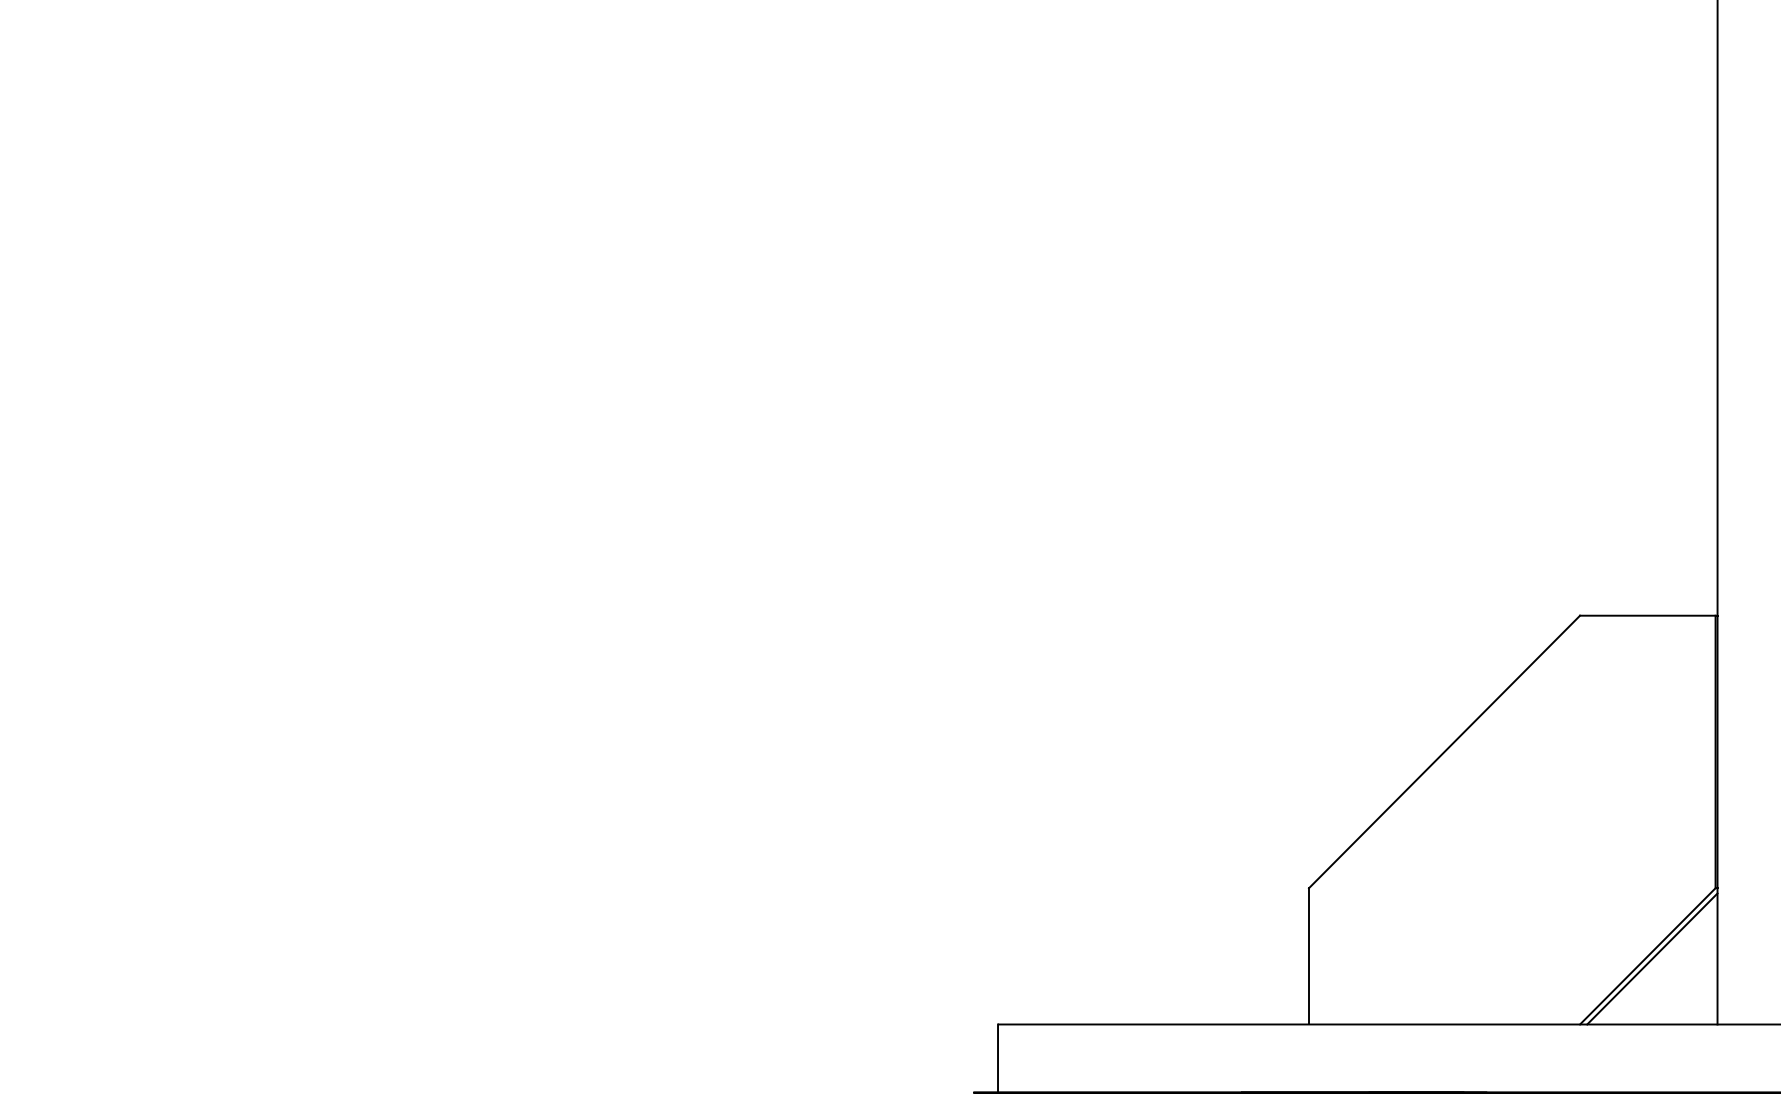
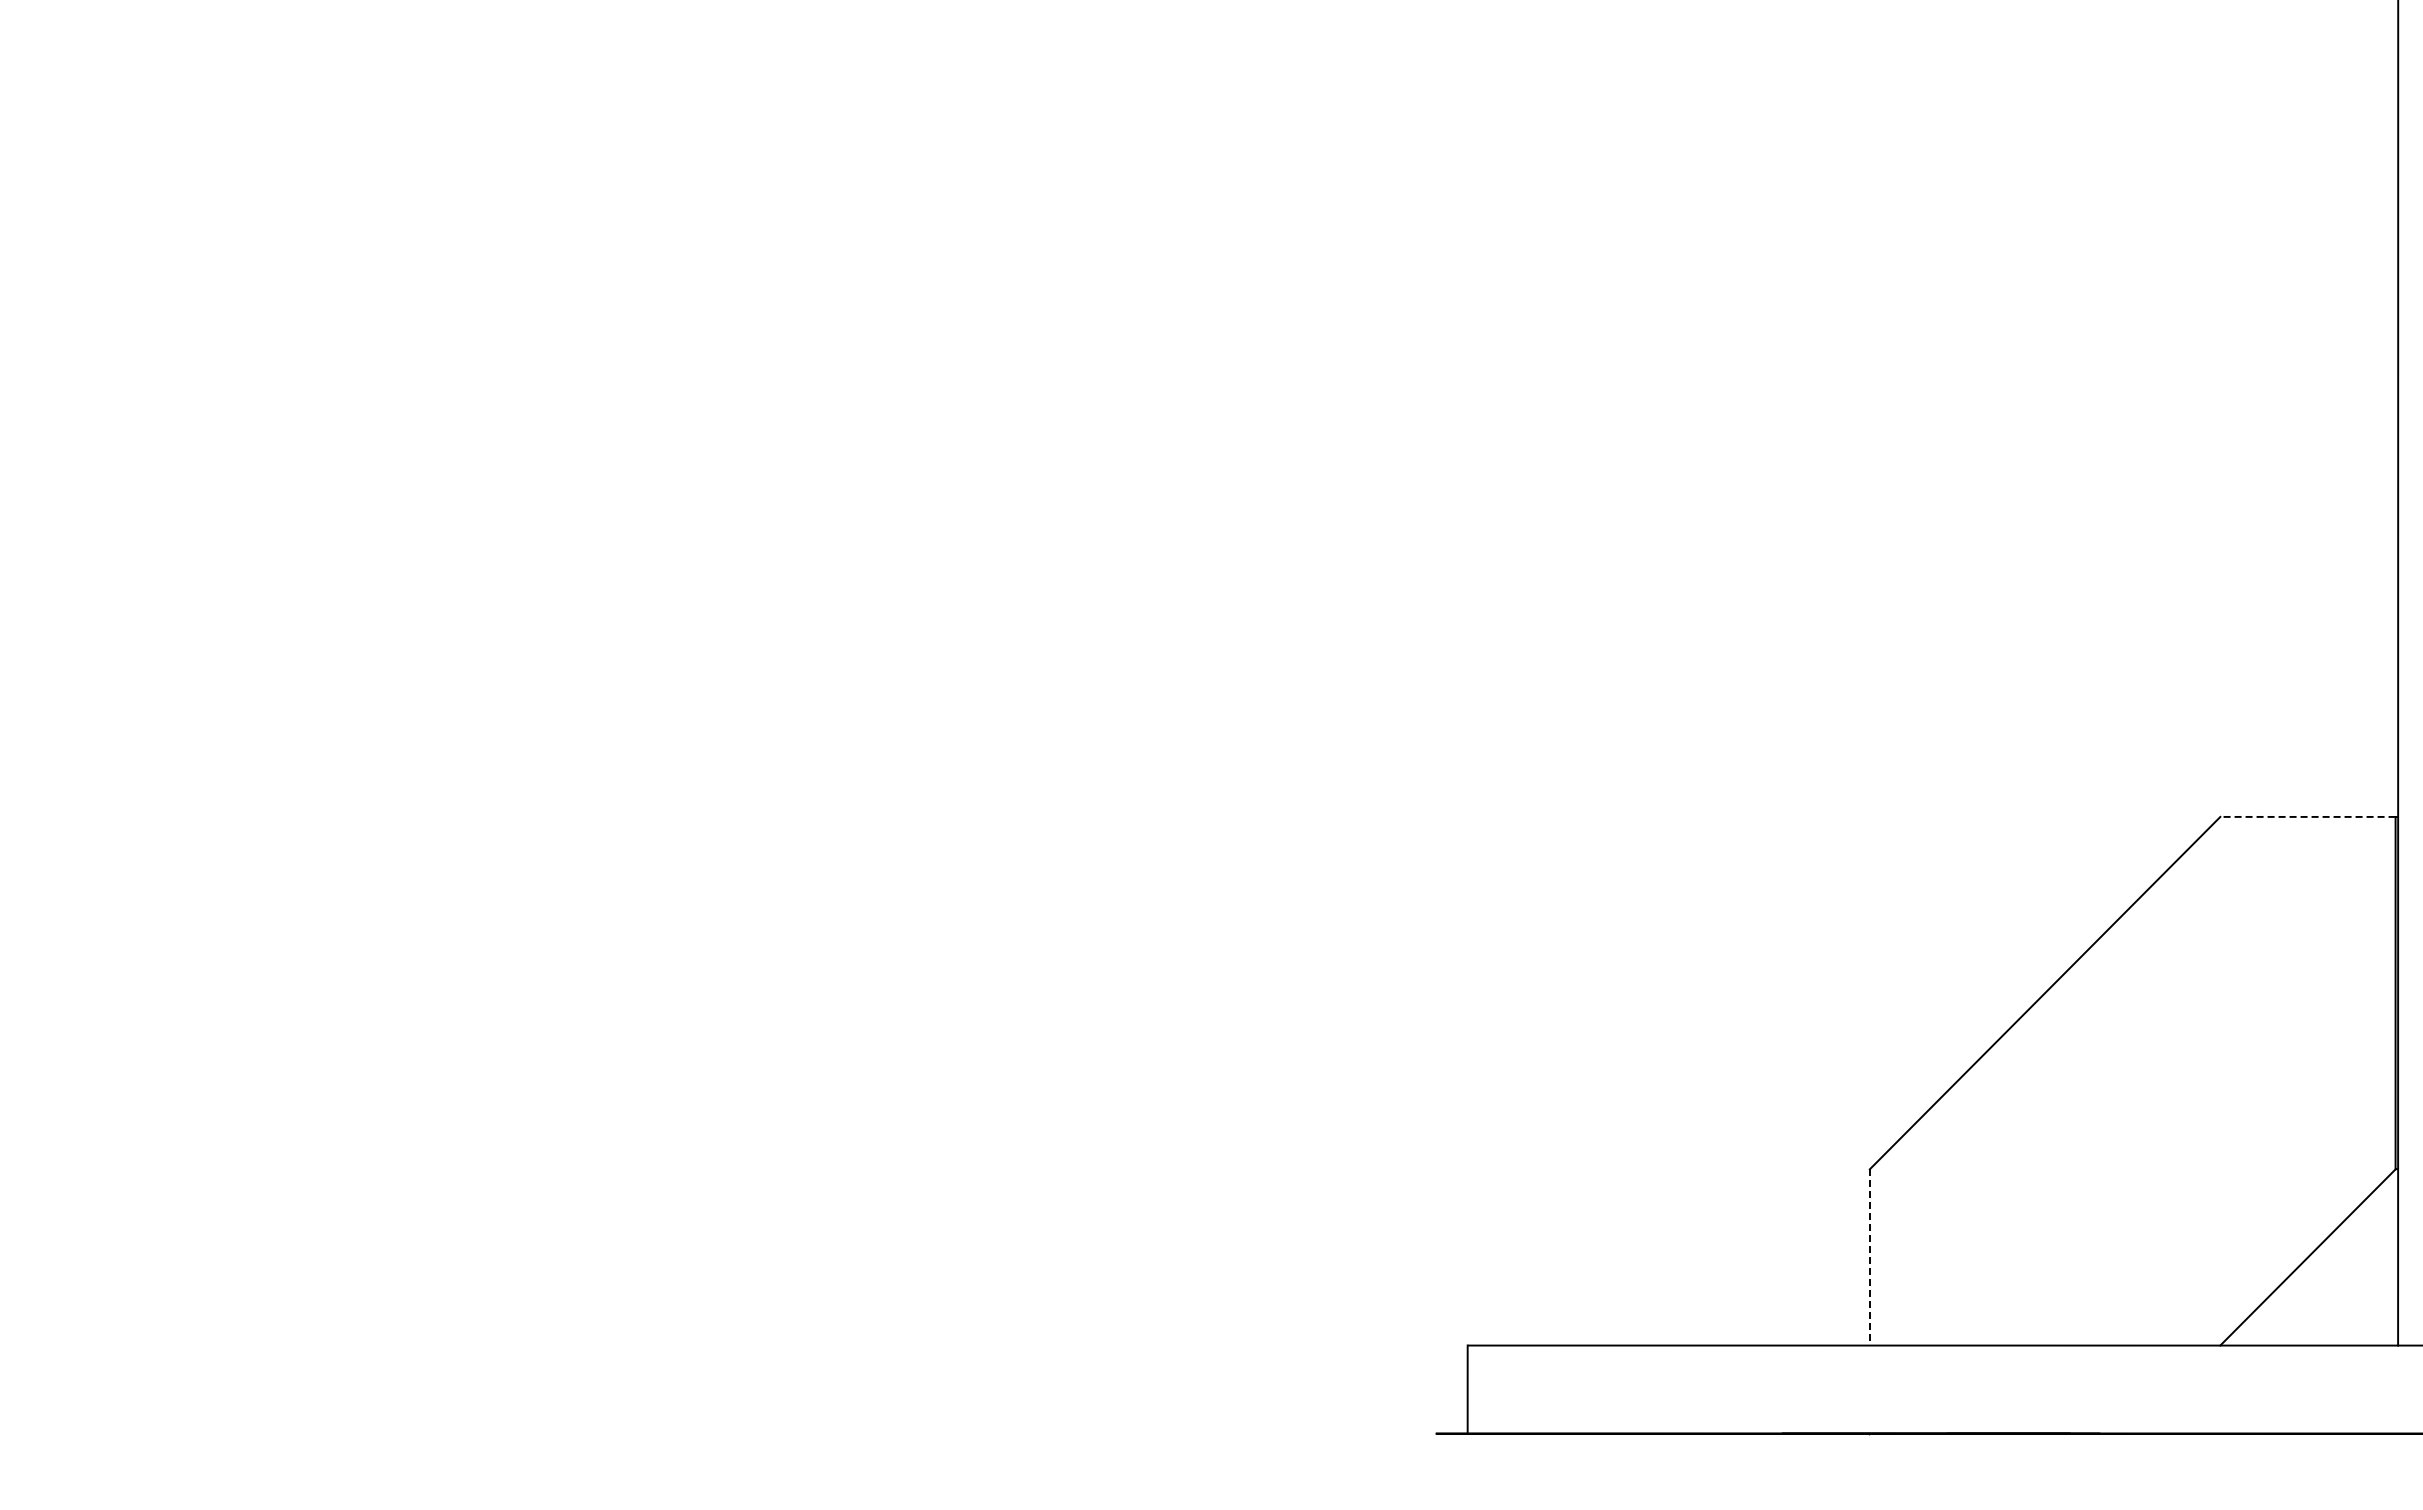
line: (1647, 615) -> (2307, 816), solid -> dashed
line: (1308, 956) -> (1869, 1257), solid -> dashed
line: (1652, 958) -> (2313, 1260), removed

